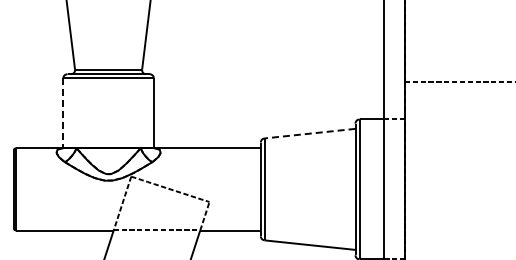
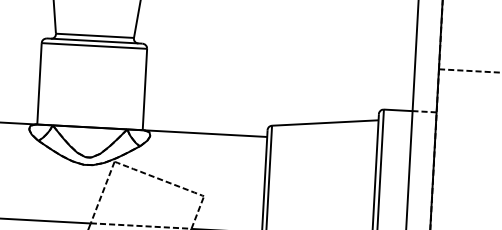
line: (63, 113) -> (39, 84), dashed -> solid
line: (310, 133) -> (325, 122), dashed -> solid

